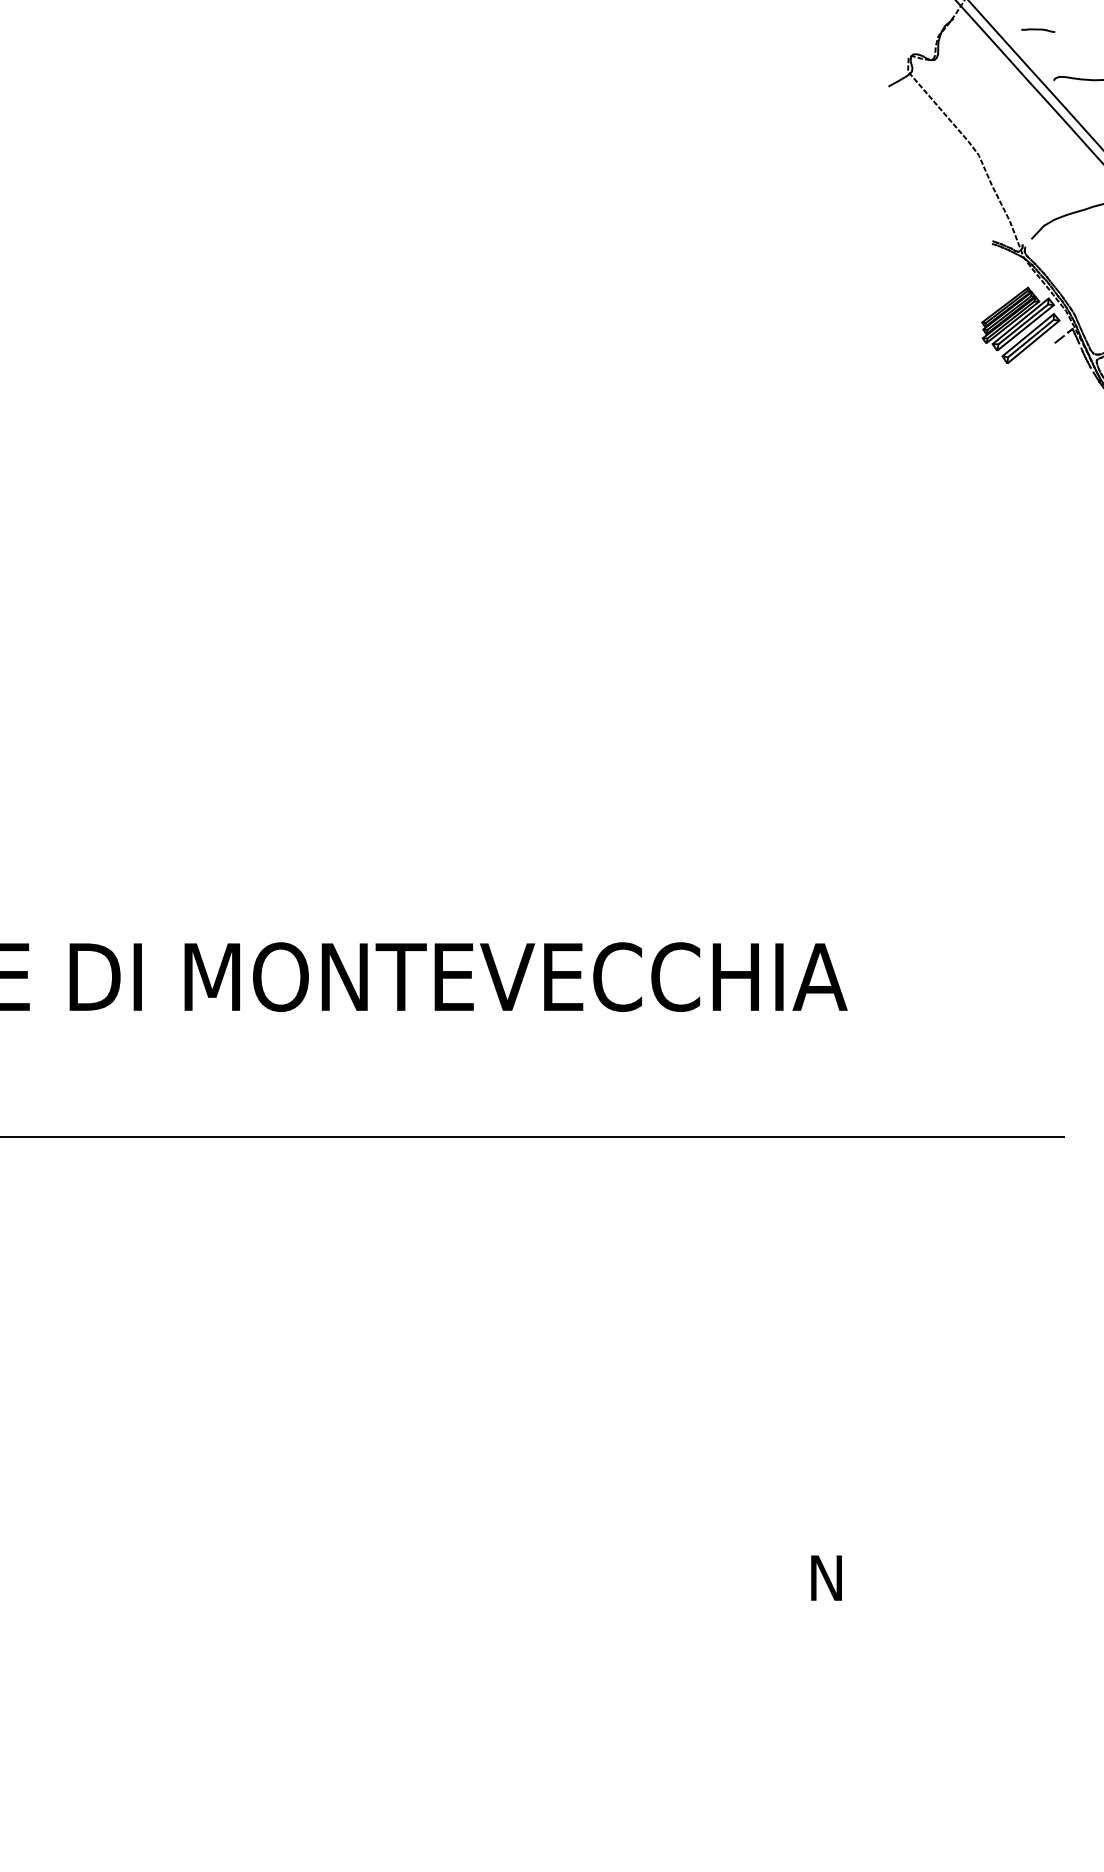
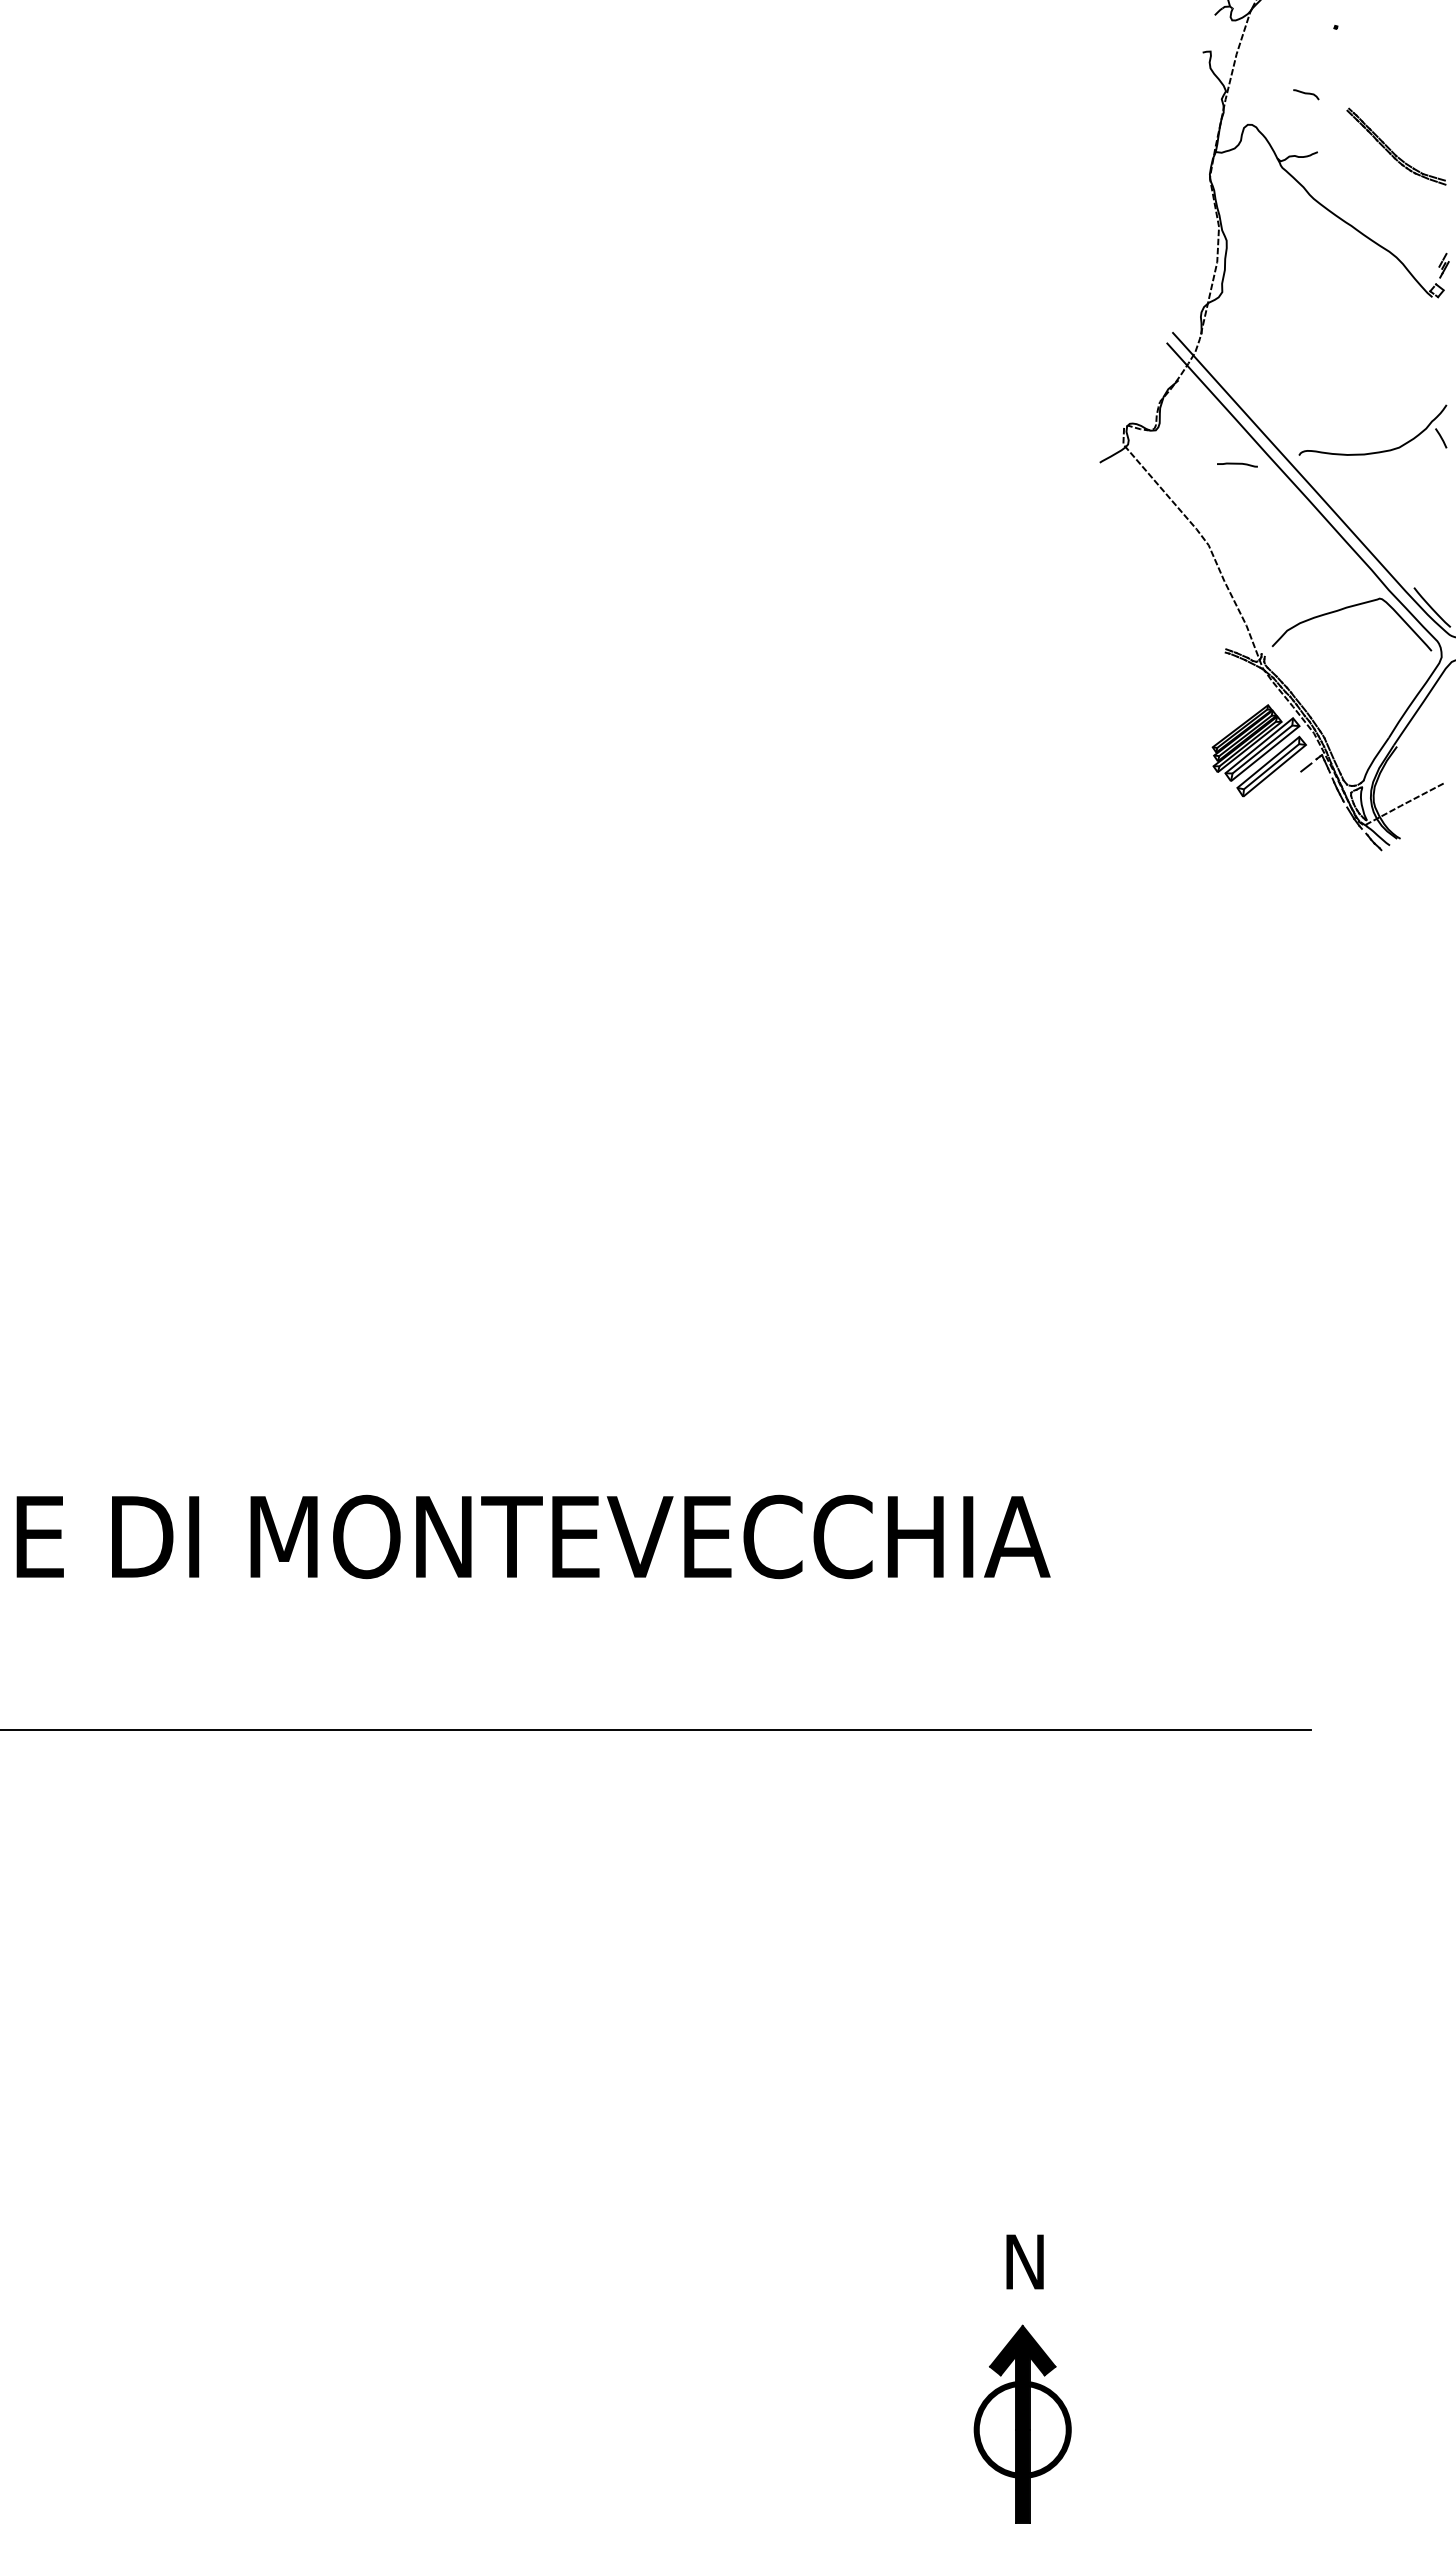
curve: (1038, 30) -> (1237, 464), moved
part: (824, 1711) -> (1022, 2423), added

